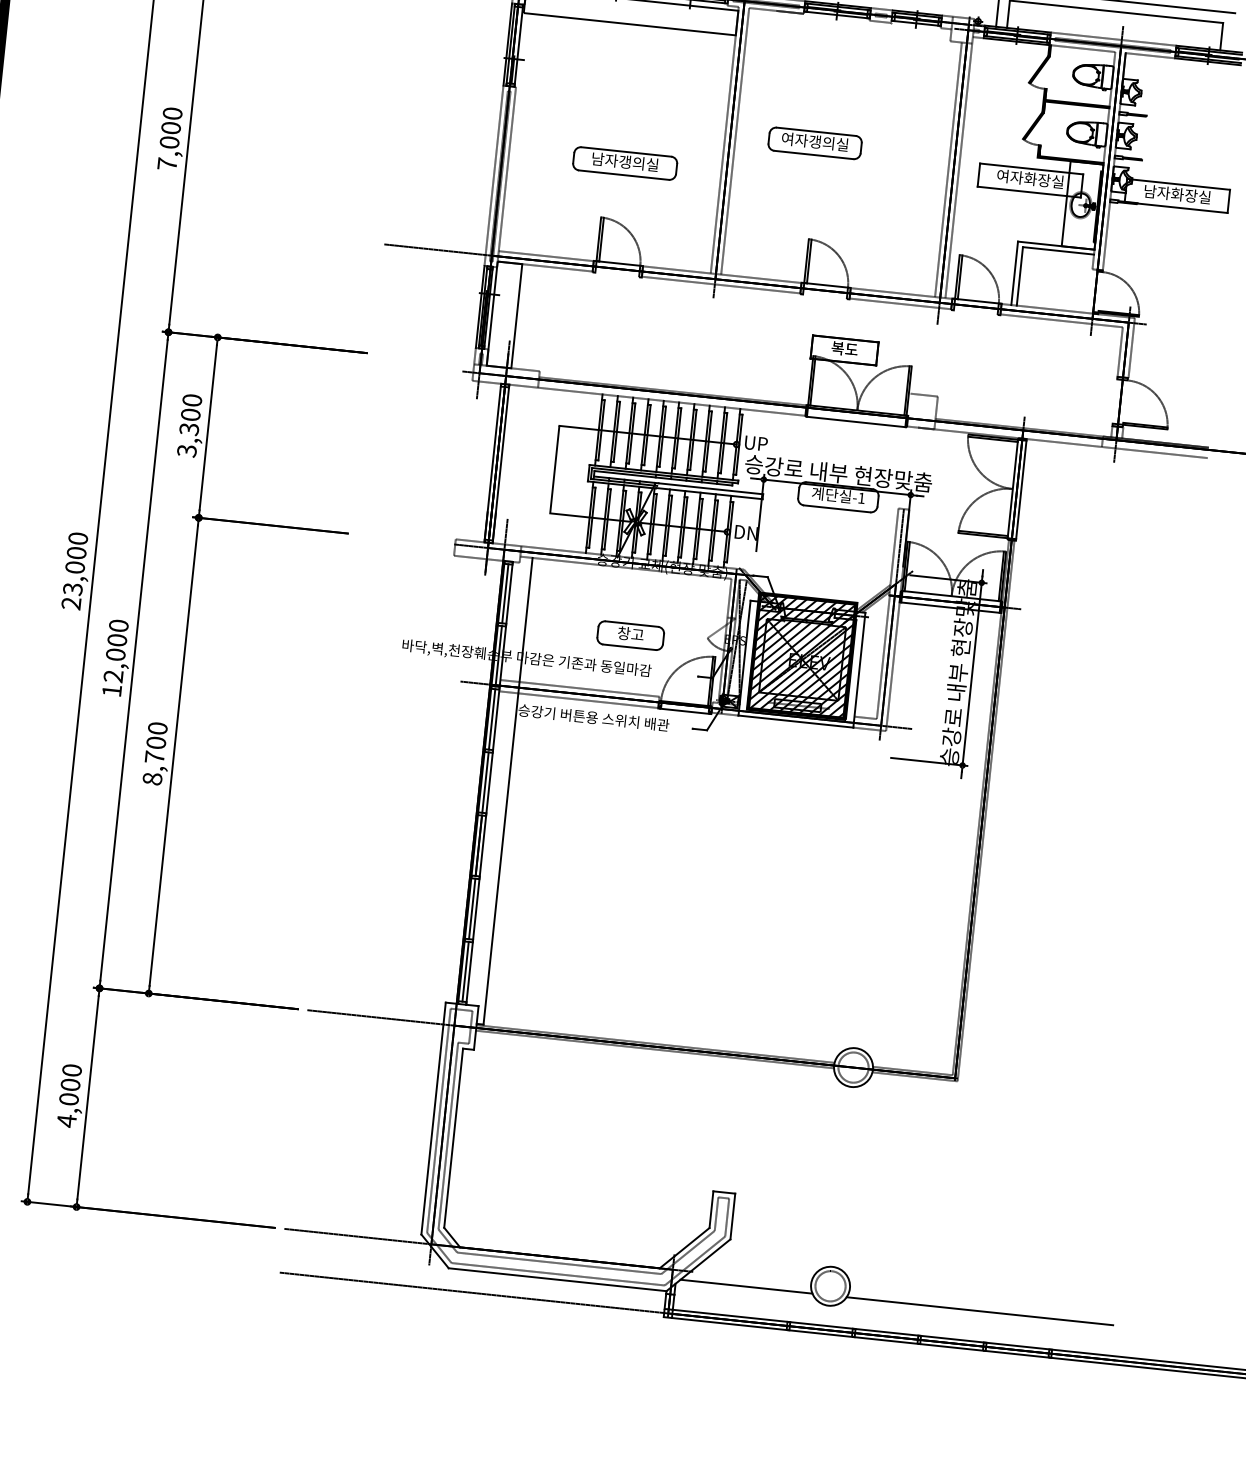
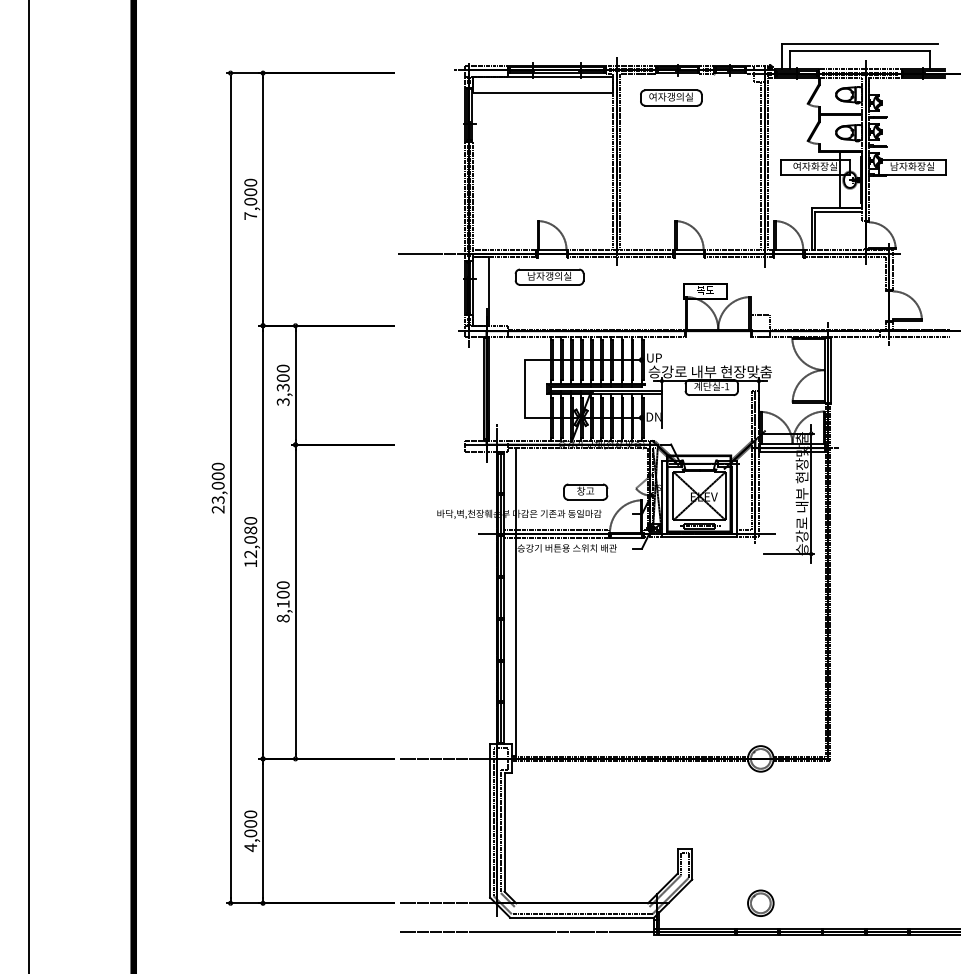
part: (815, 142) -> (671, 97), moved
part: (625, 162) -> (549, 276), moved
line: (854, 422) -> (717, 337), removed
text: (116, 640) -> (250, 530), 12,000 -> 12,080
hatch: (801, 655) -> (698, 493), removed
text: (155, 757) -> (283, 604), 8,700 -> 8,100
line: (558, 1262) -> (581, 906), removed
line: (745, 1286) -> (705, 909), removed
line: (980, 1311) -> (860, 909), removed

